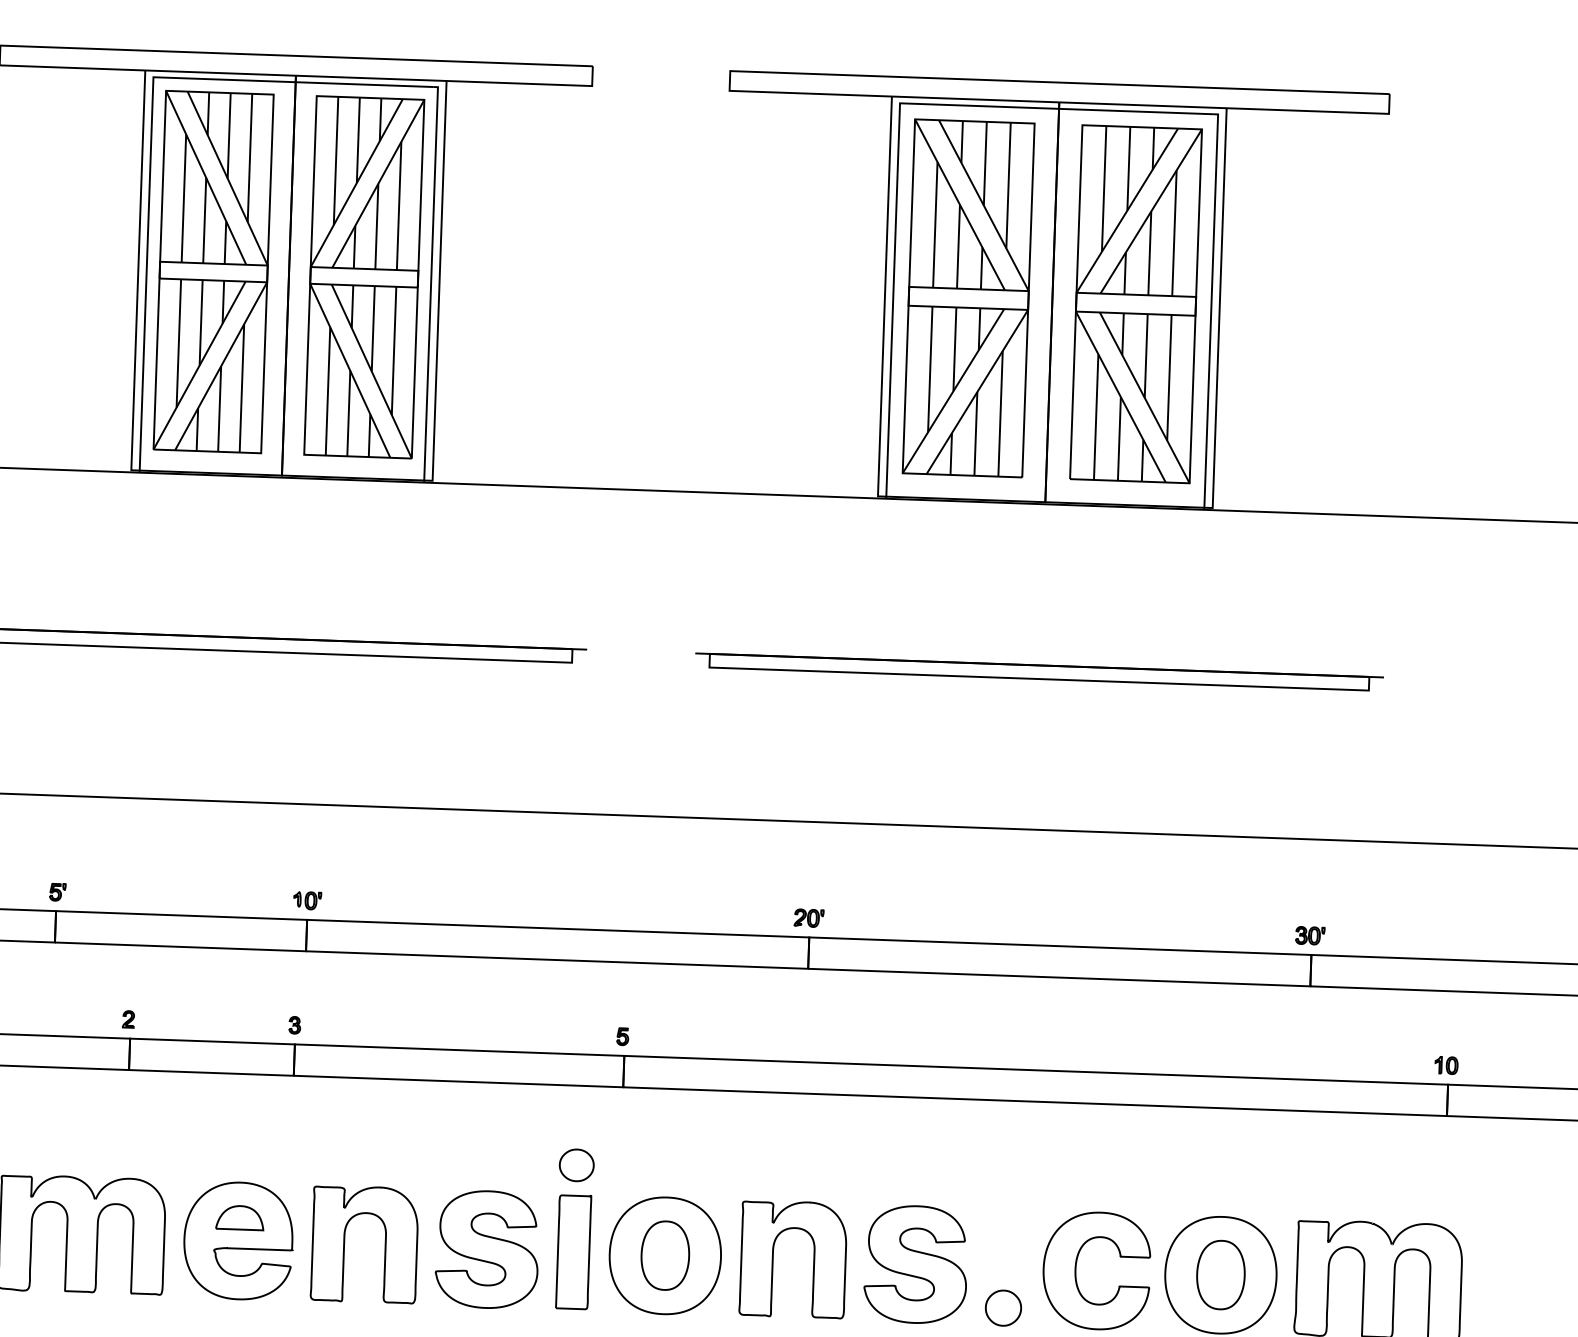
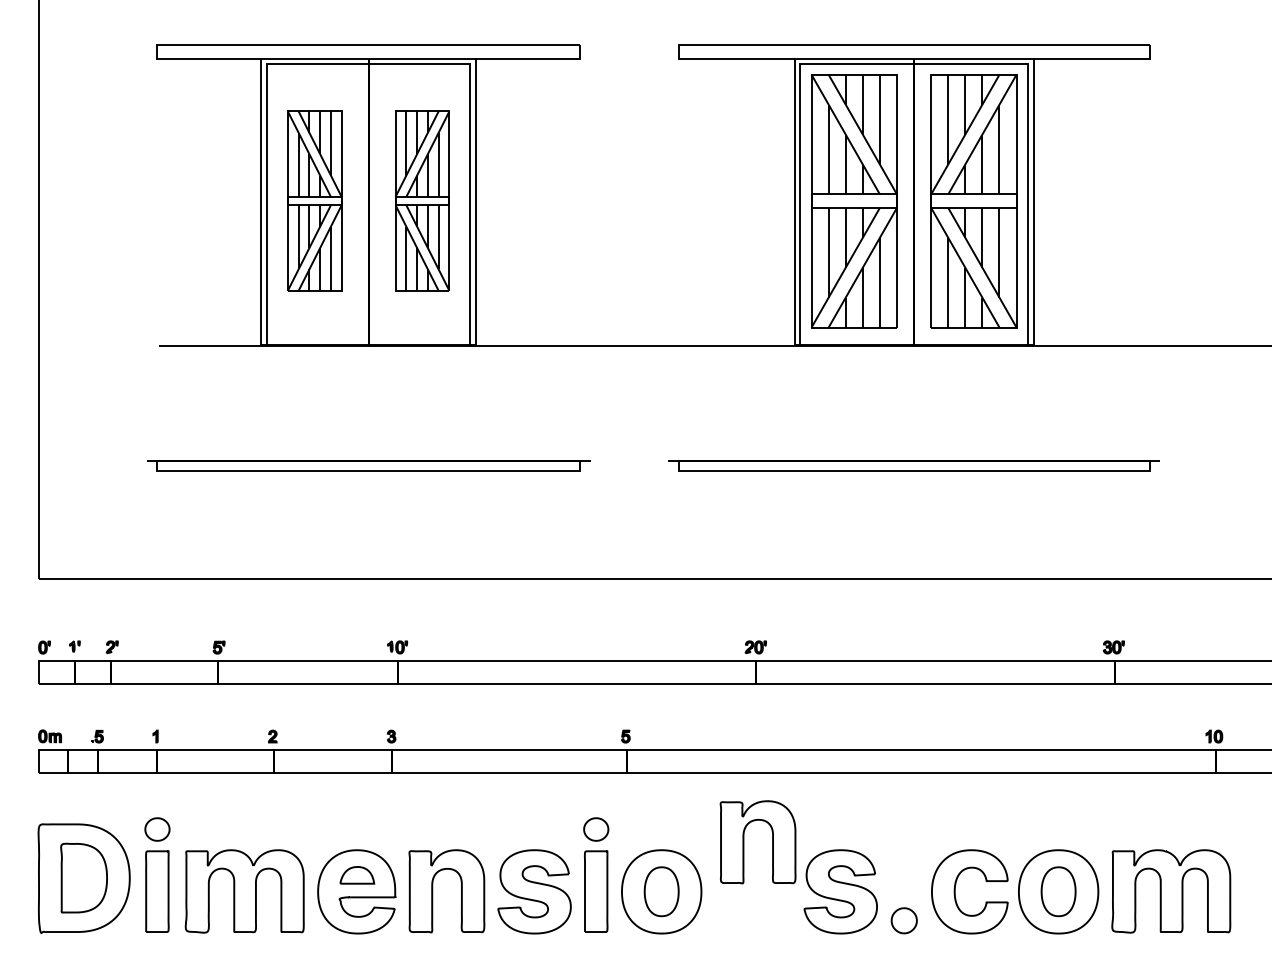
part: (213, 271) -> (314, 200), size x0.7
part: (364, 276) -> (422, 200), size x0.7
part: (774, 1259) -> (744, 842), moved

